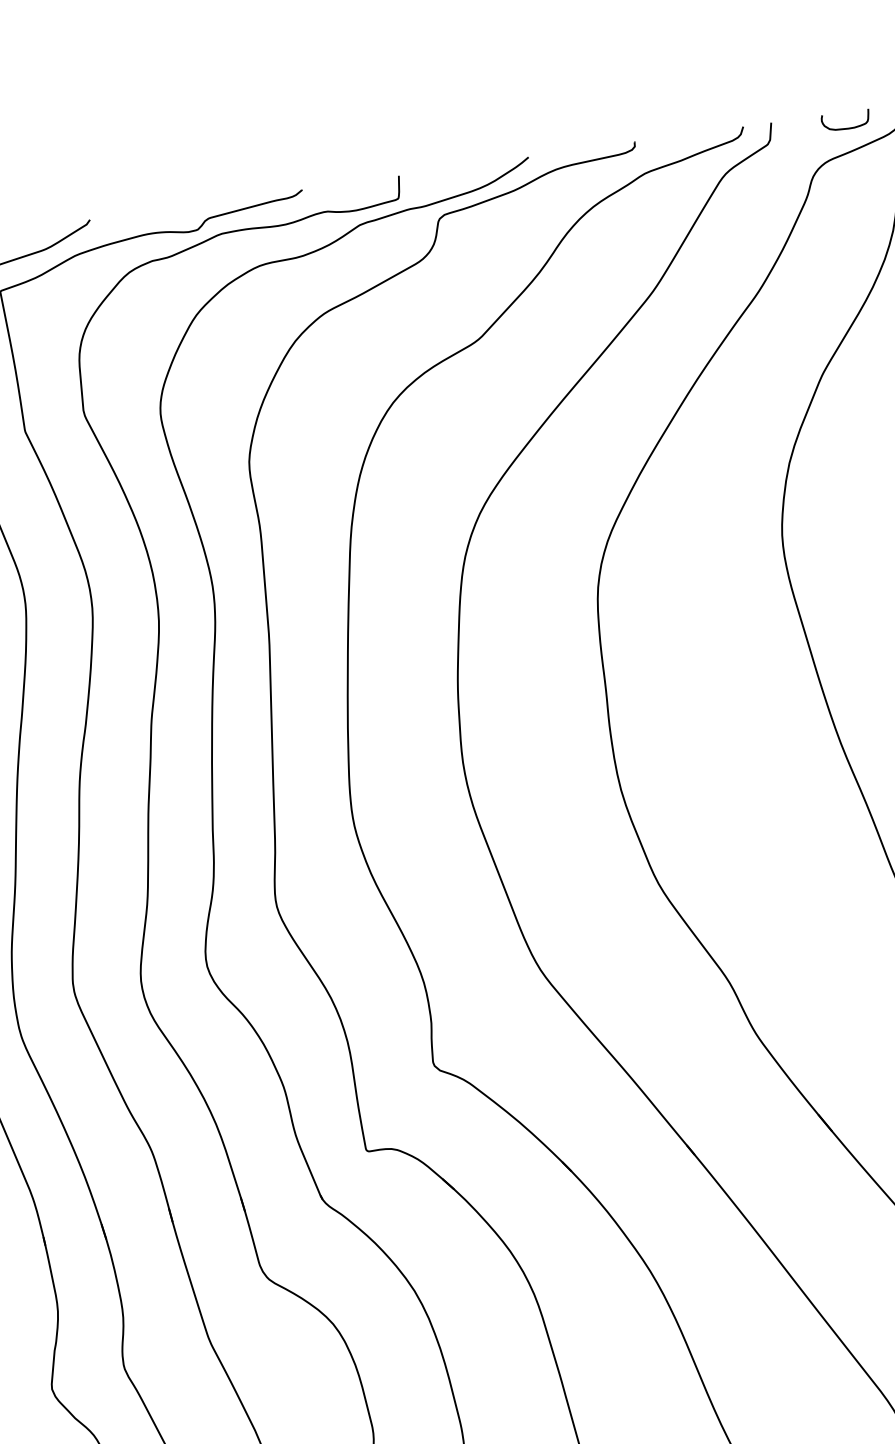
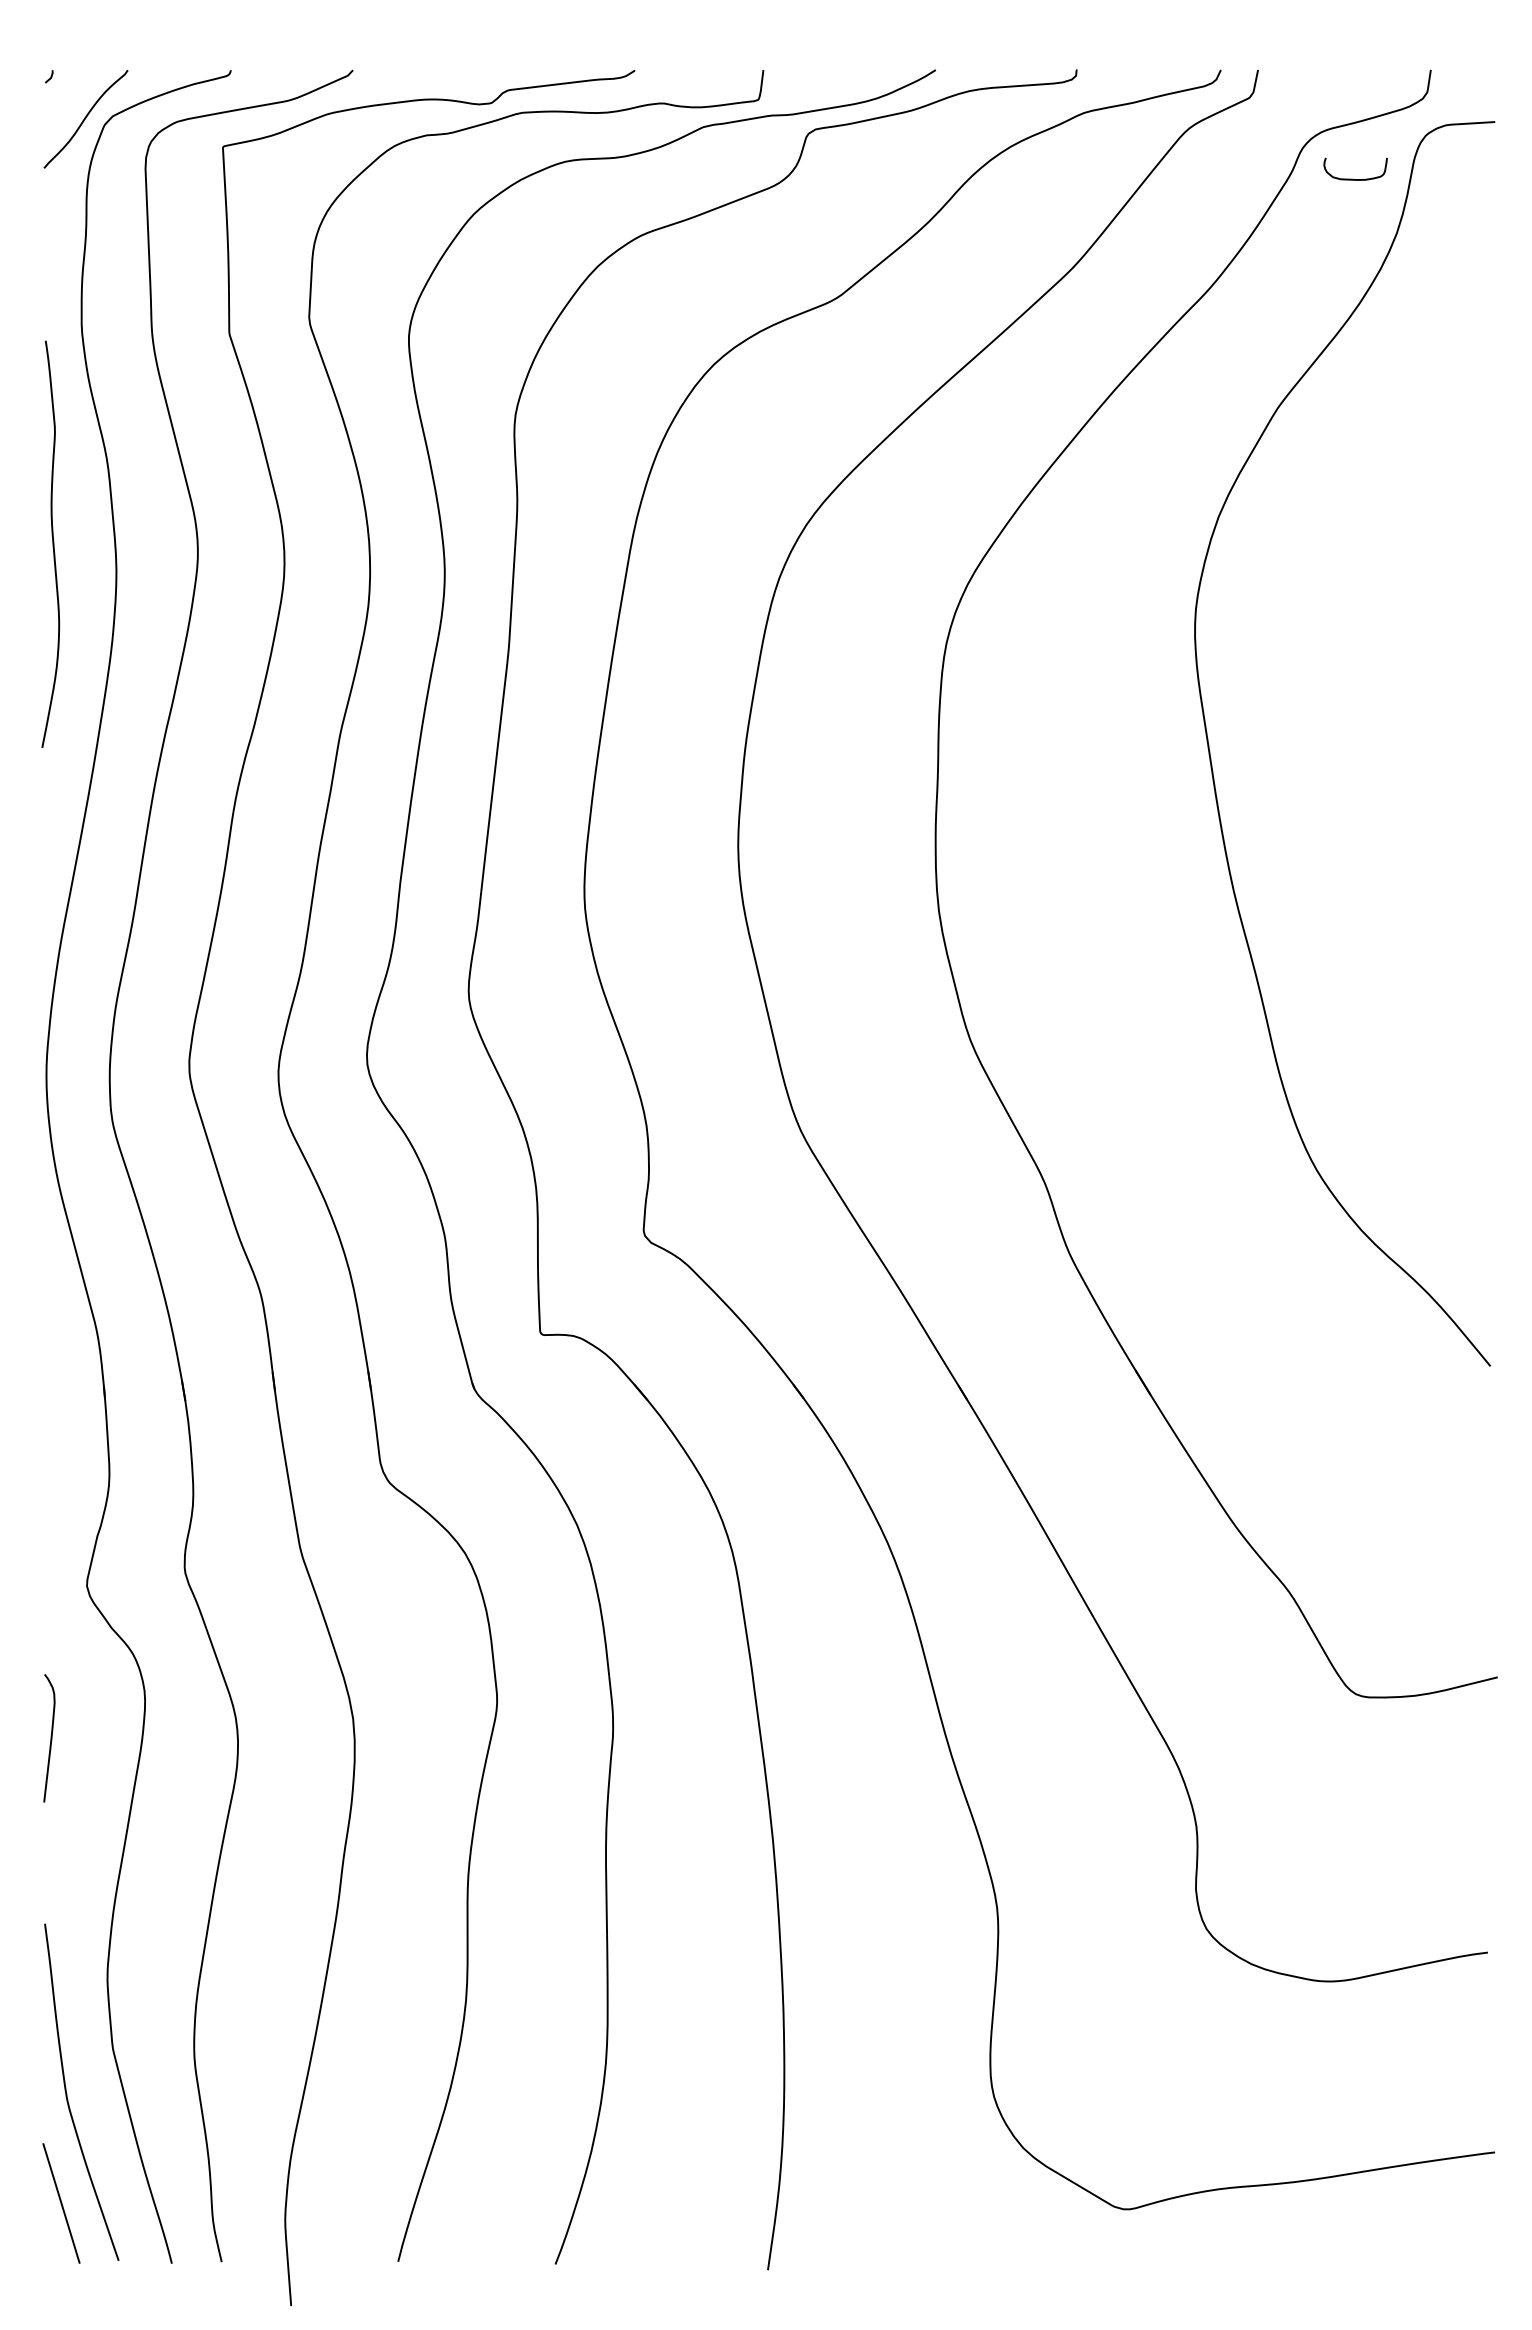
curve: (844, 128) -> (1352, 178), moved

